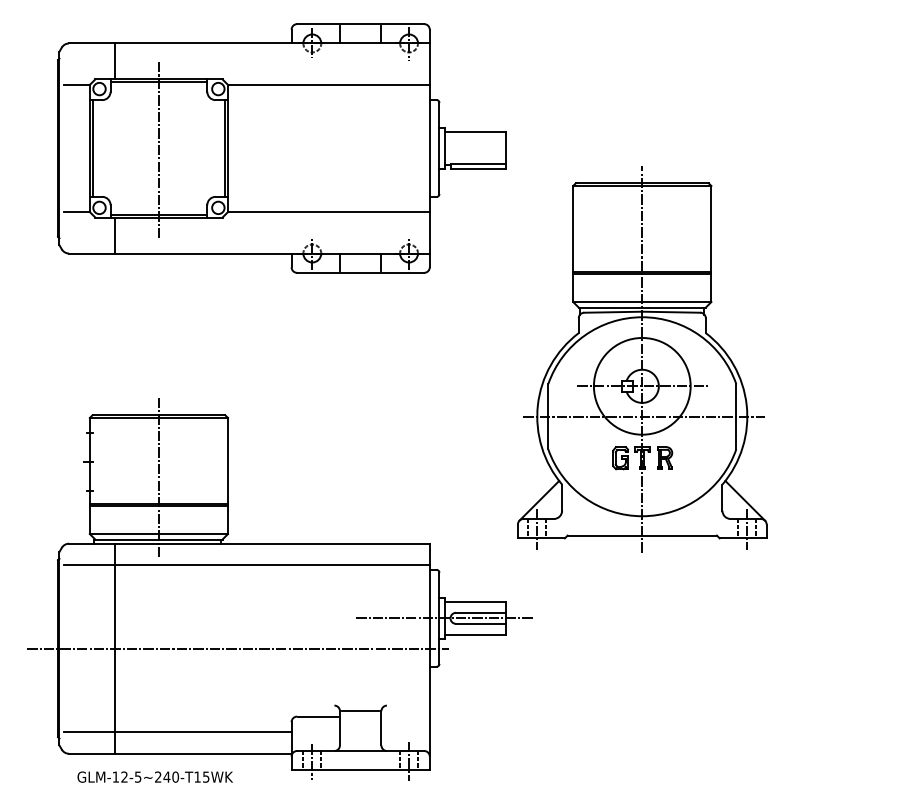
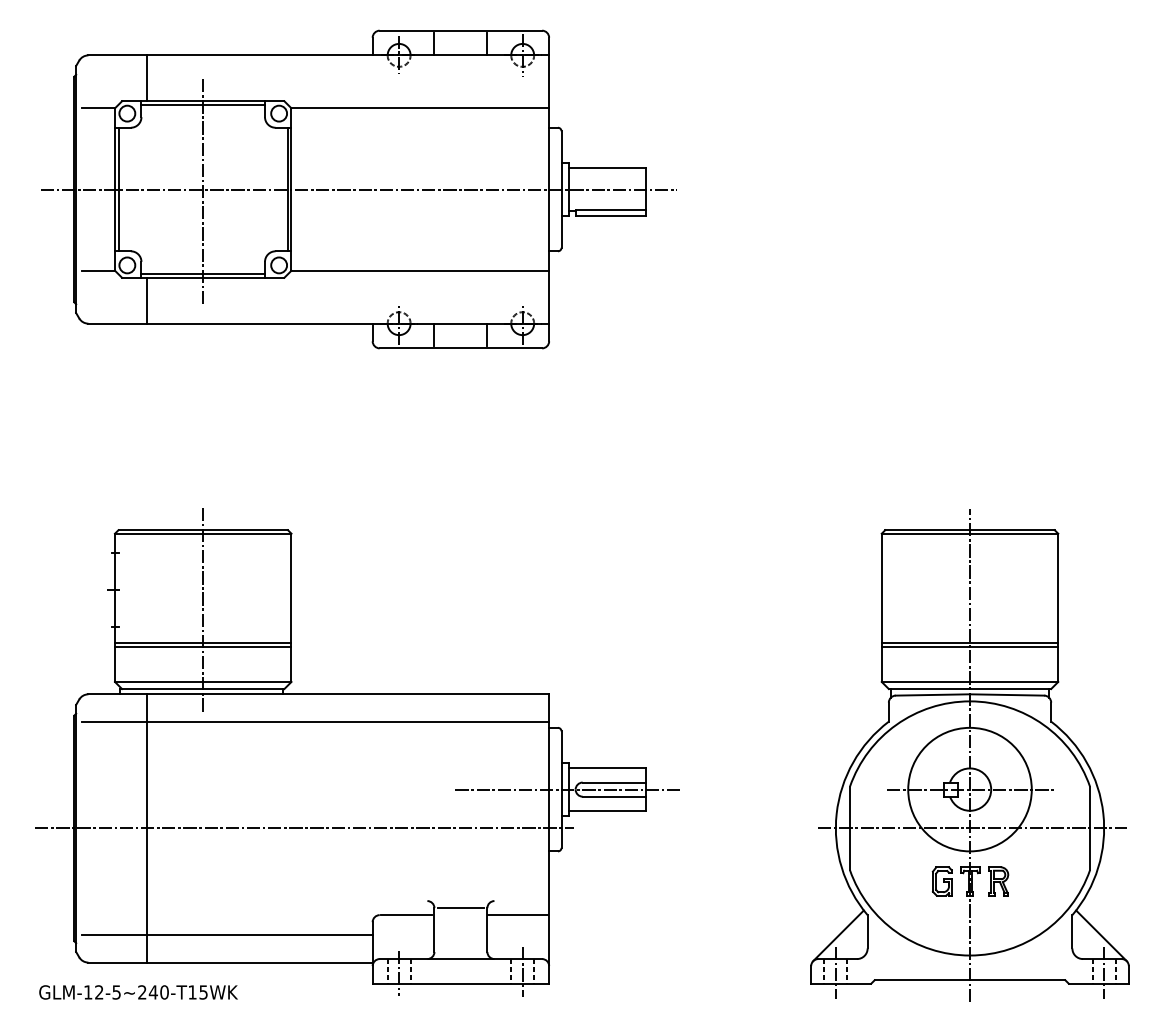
line: (280, 148) -> (358, 189), added
part: (642, 359) -> (970, 755), moved
line: (405, 716) -> (518, 914), added
text: (154, 776) -> (137, 991), moved

